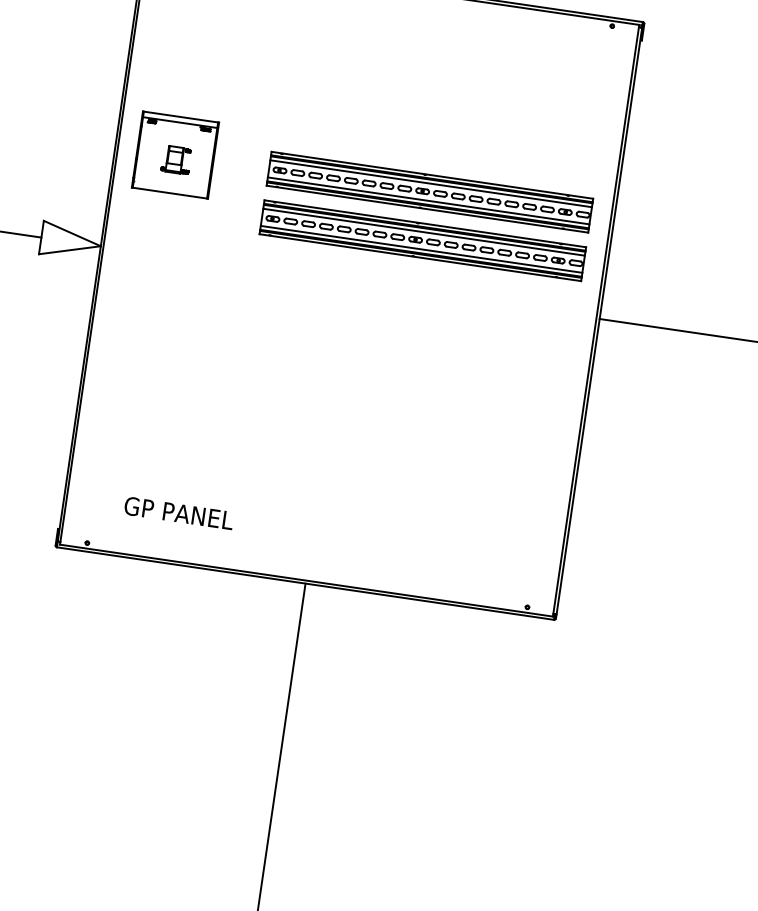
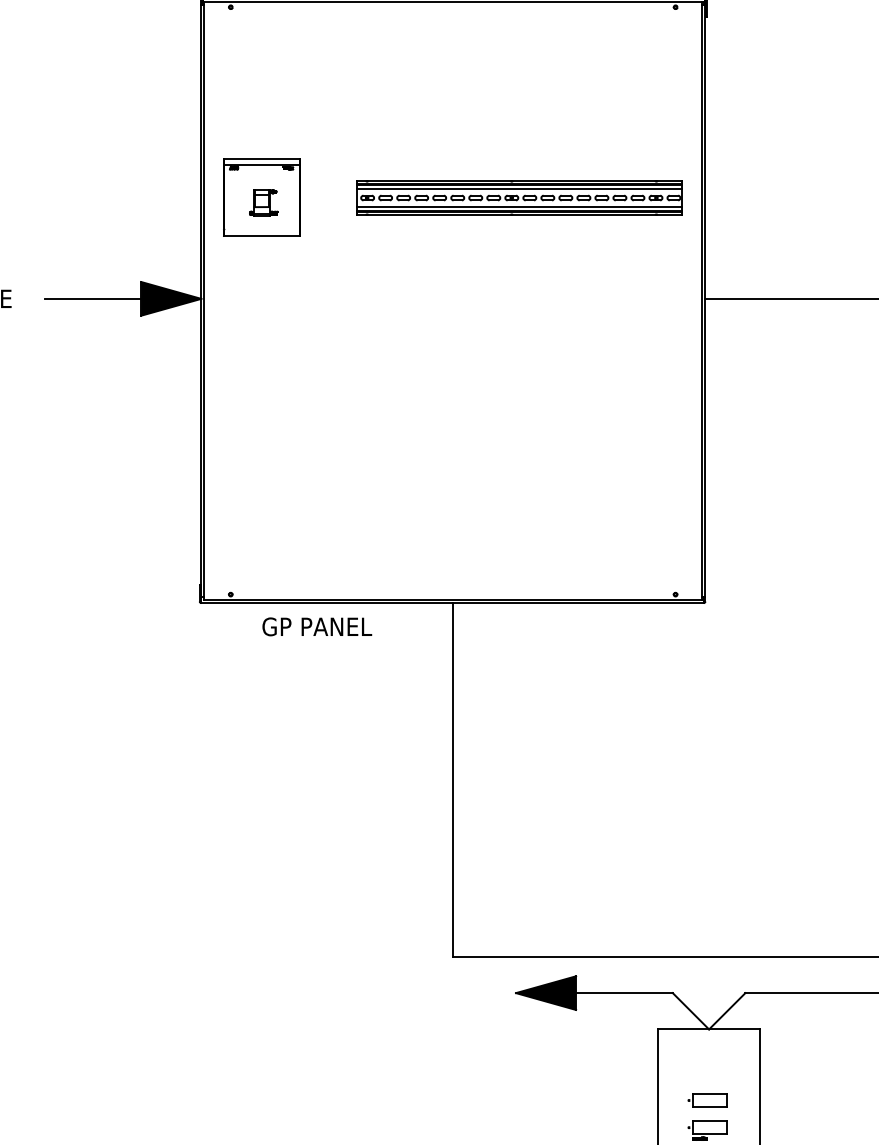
part: (423, 240) -> (519, 246), removed
fill: (71, 241) -> (171, 298), added
text: (179, 512) -> (317, 626), moved

